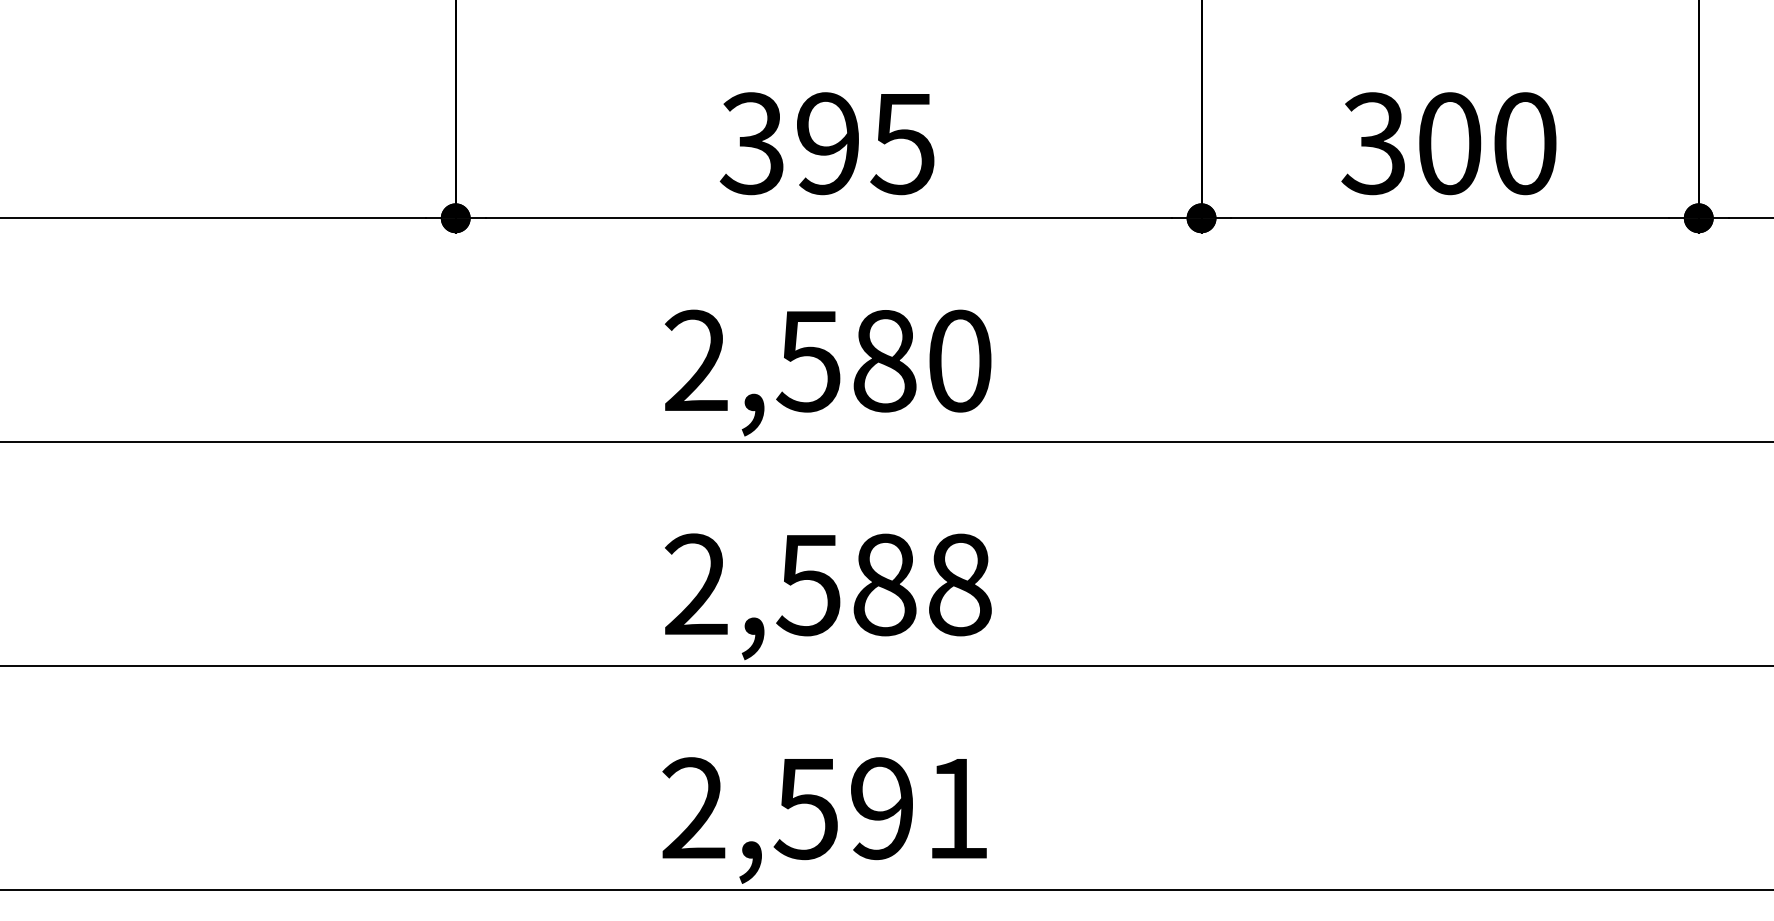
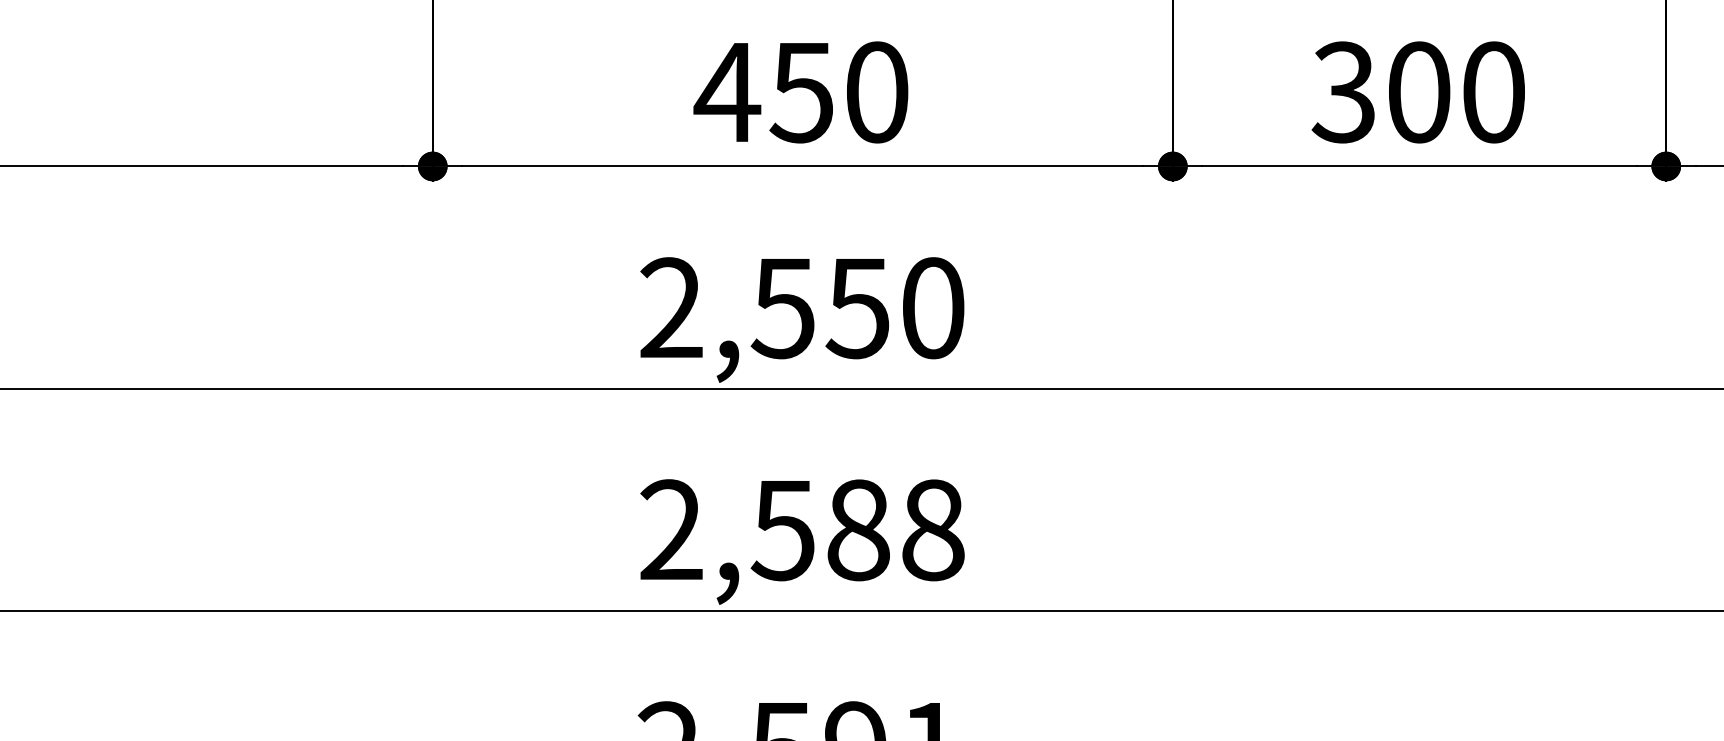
text: (826, 143) -> (800, 92), 395 -> 450
text: (883, 361) -> (857, 308), 2,580 -> 2,550

